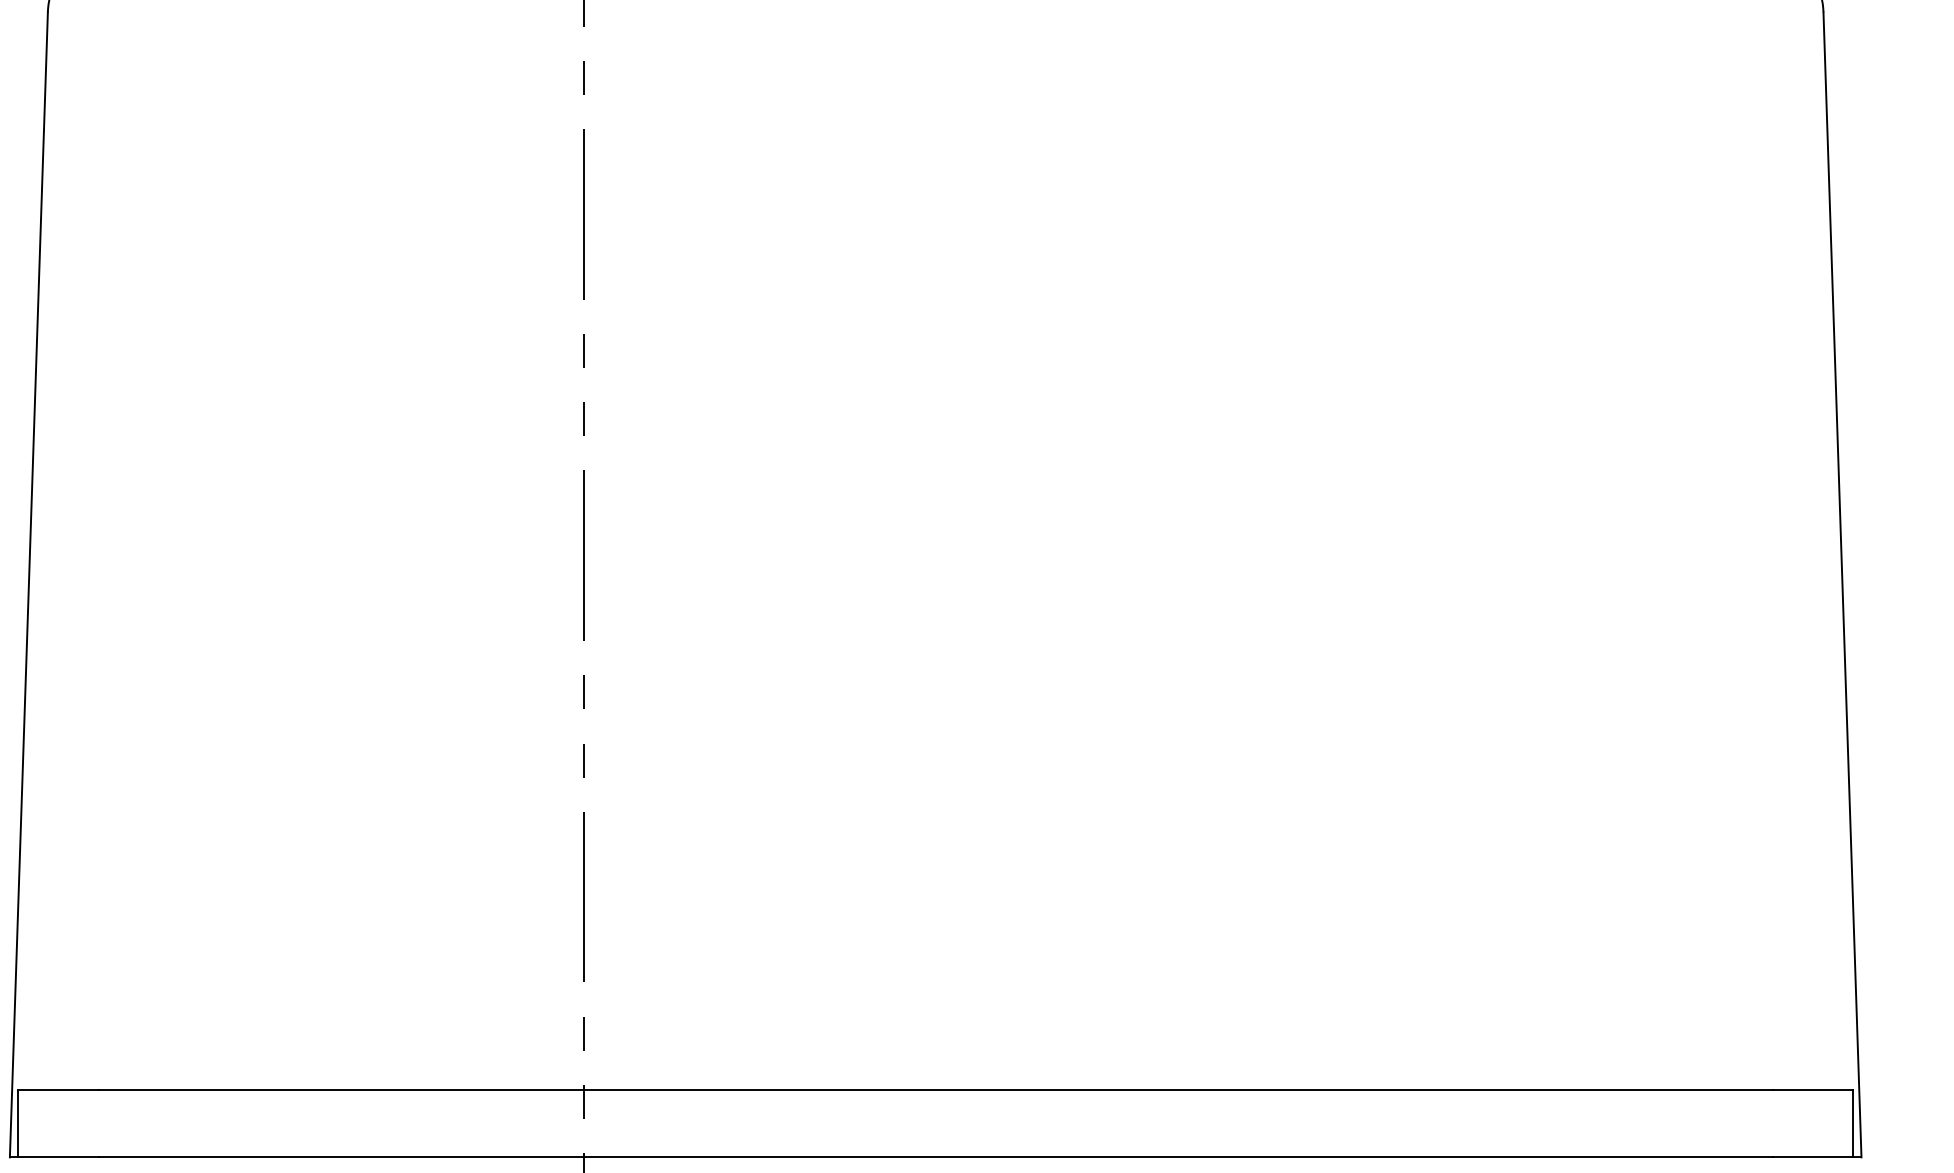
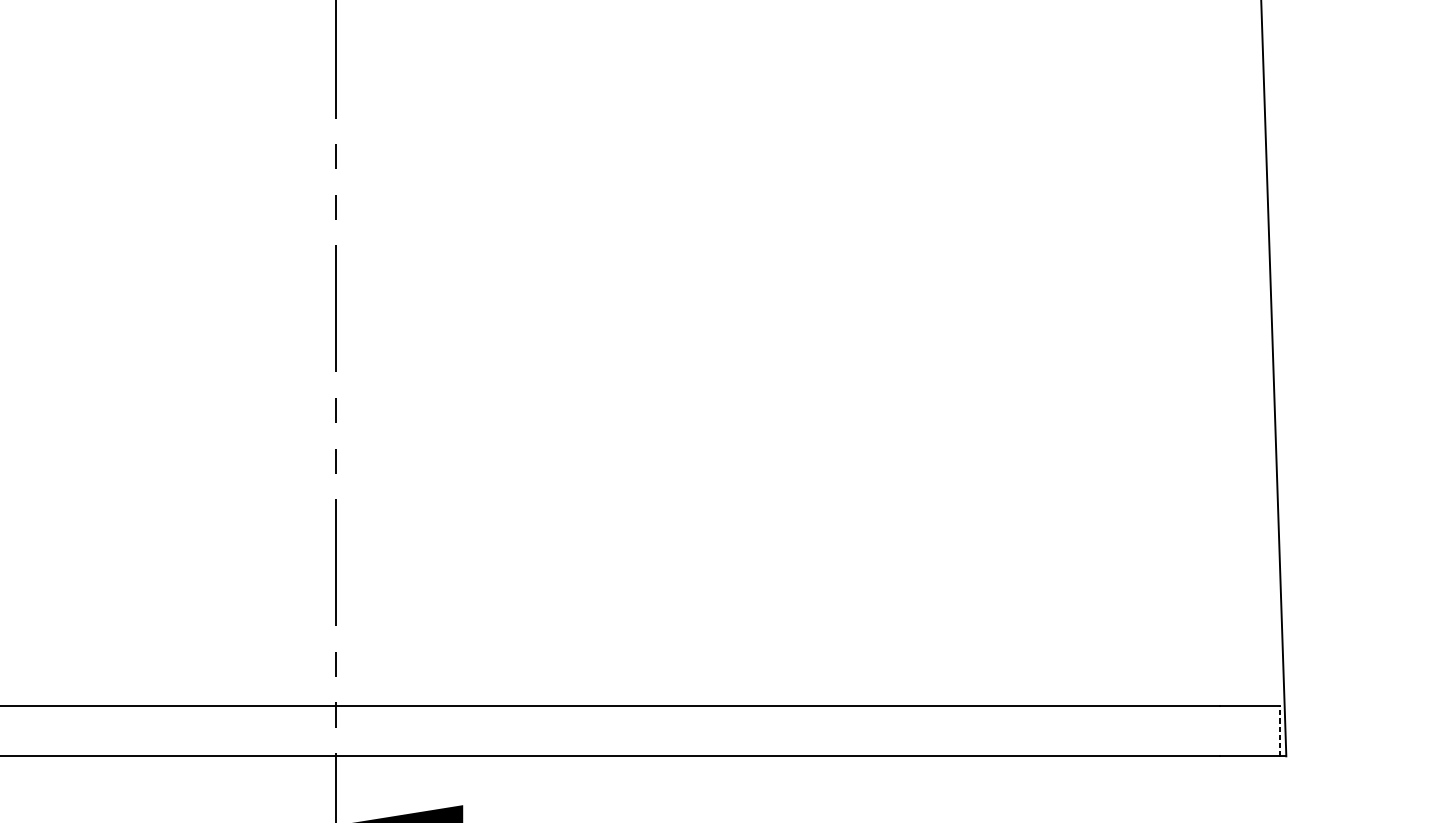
line: (1853, 1123) -> (1280, 731), solid -> dashed

